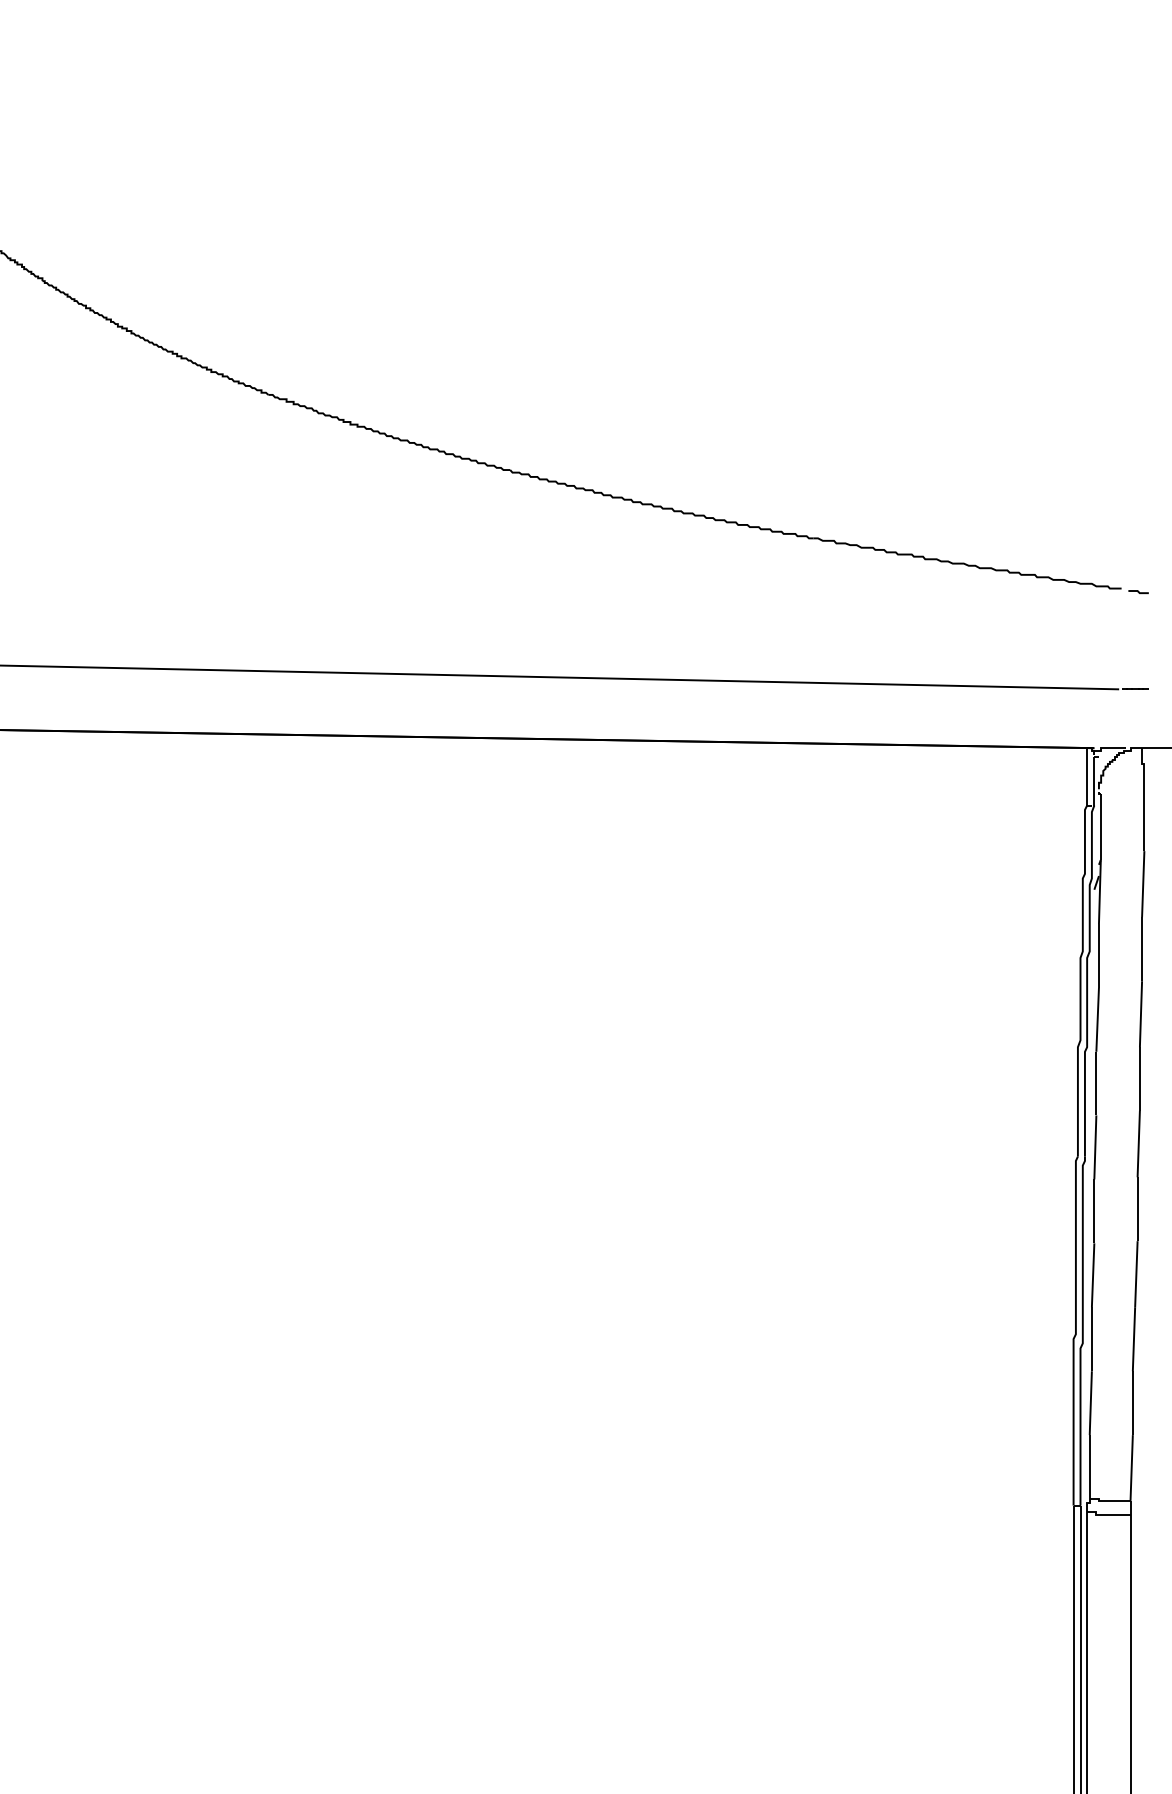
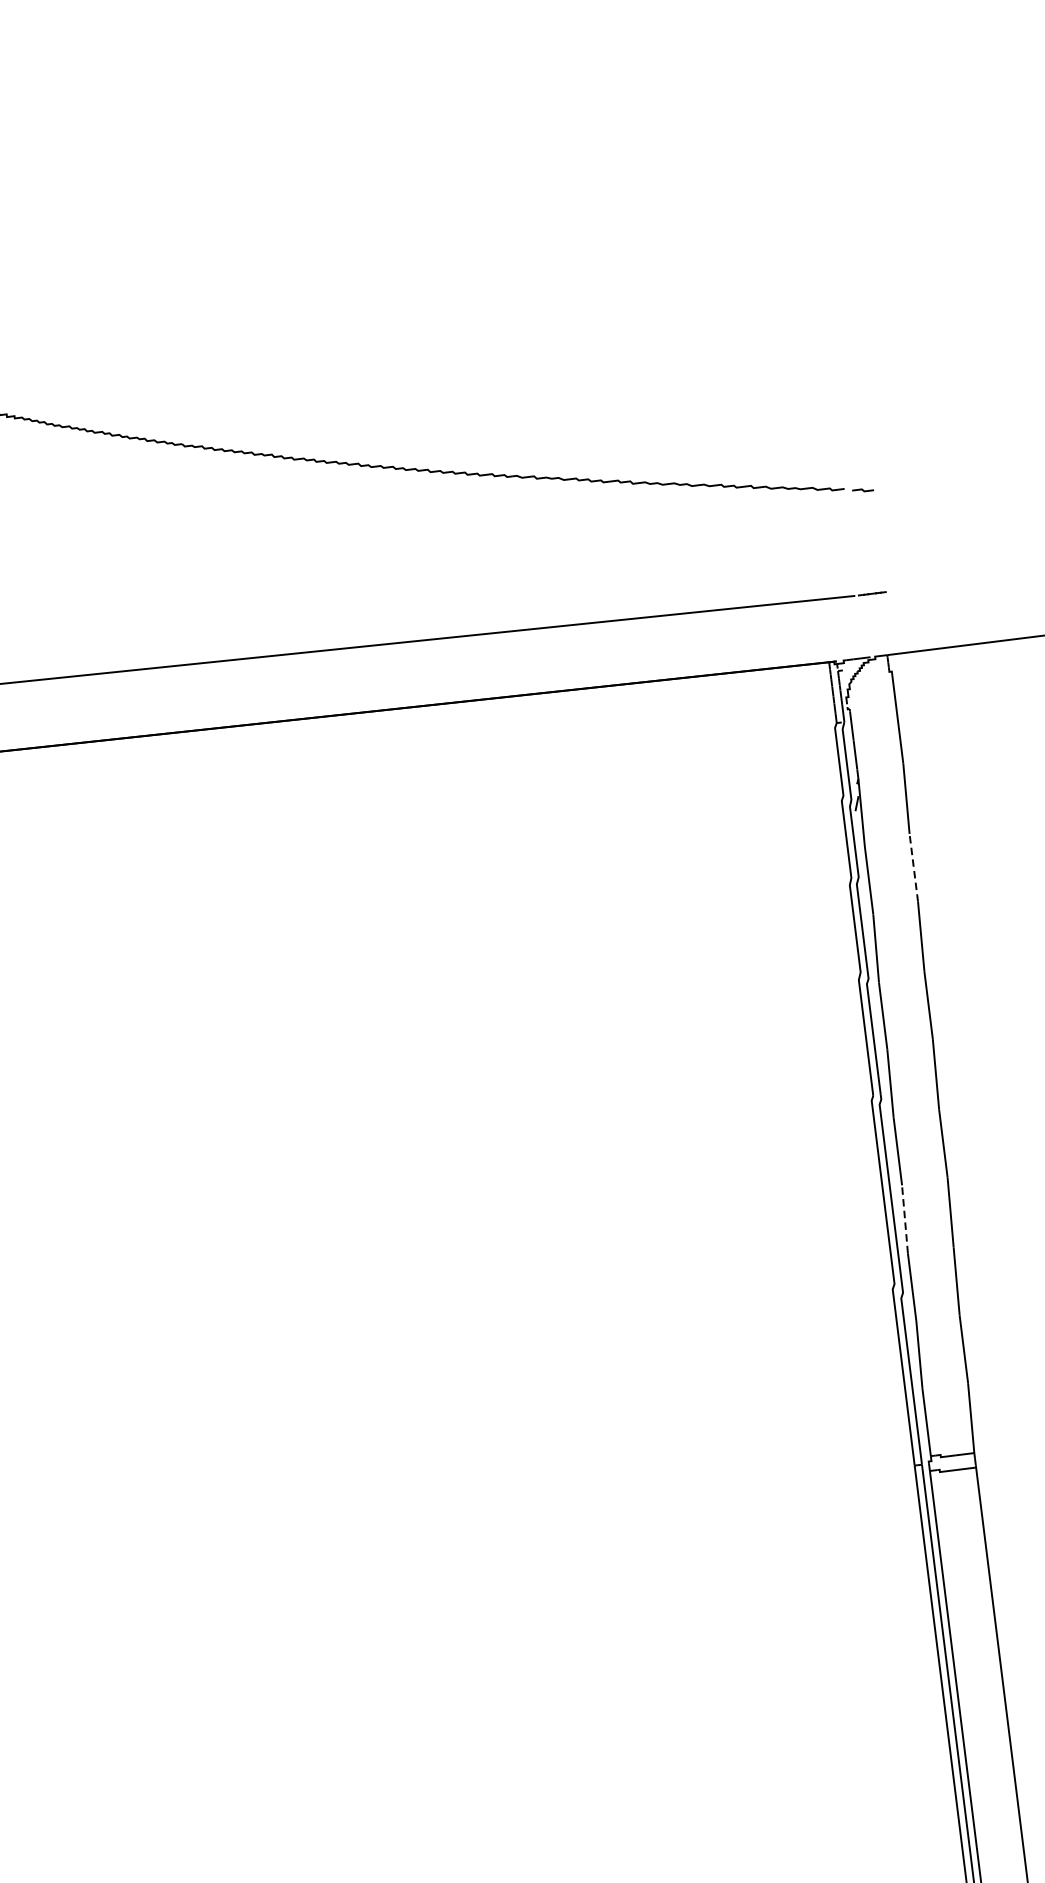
line: (1142, 948) -> (914, 867), solid -> dashed
line: (1093, 1275) -> (905, 1219), solid -> dashed

